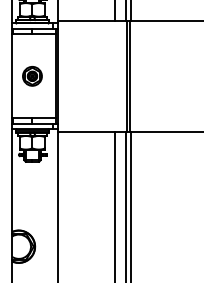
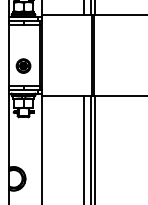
part: (32, 76) -> (23, 66), moved

